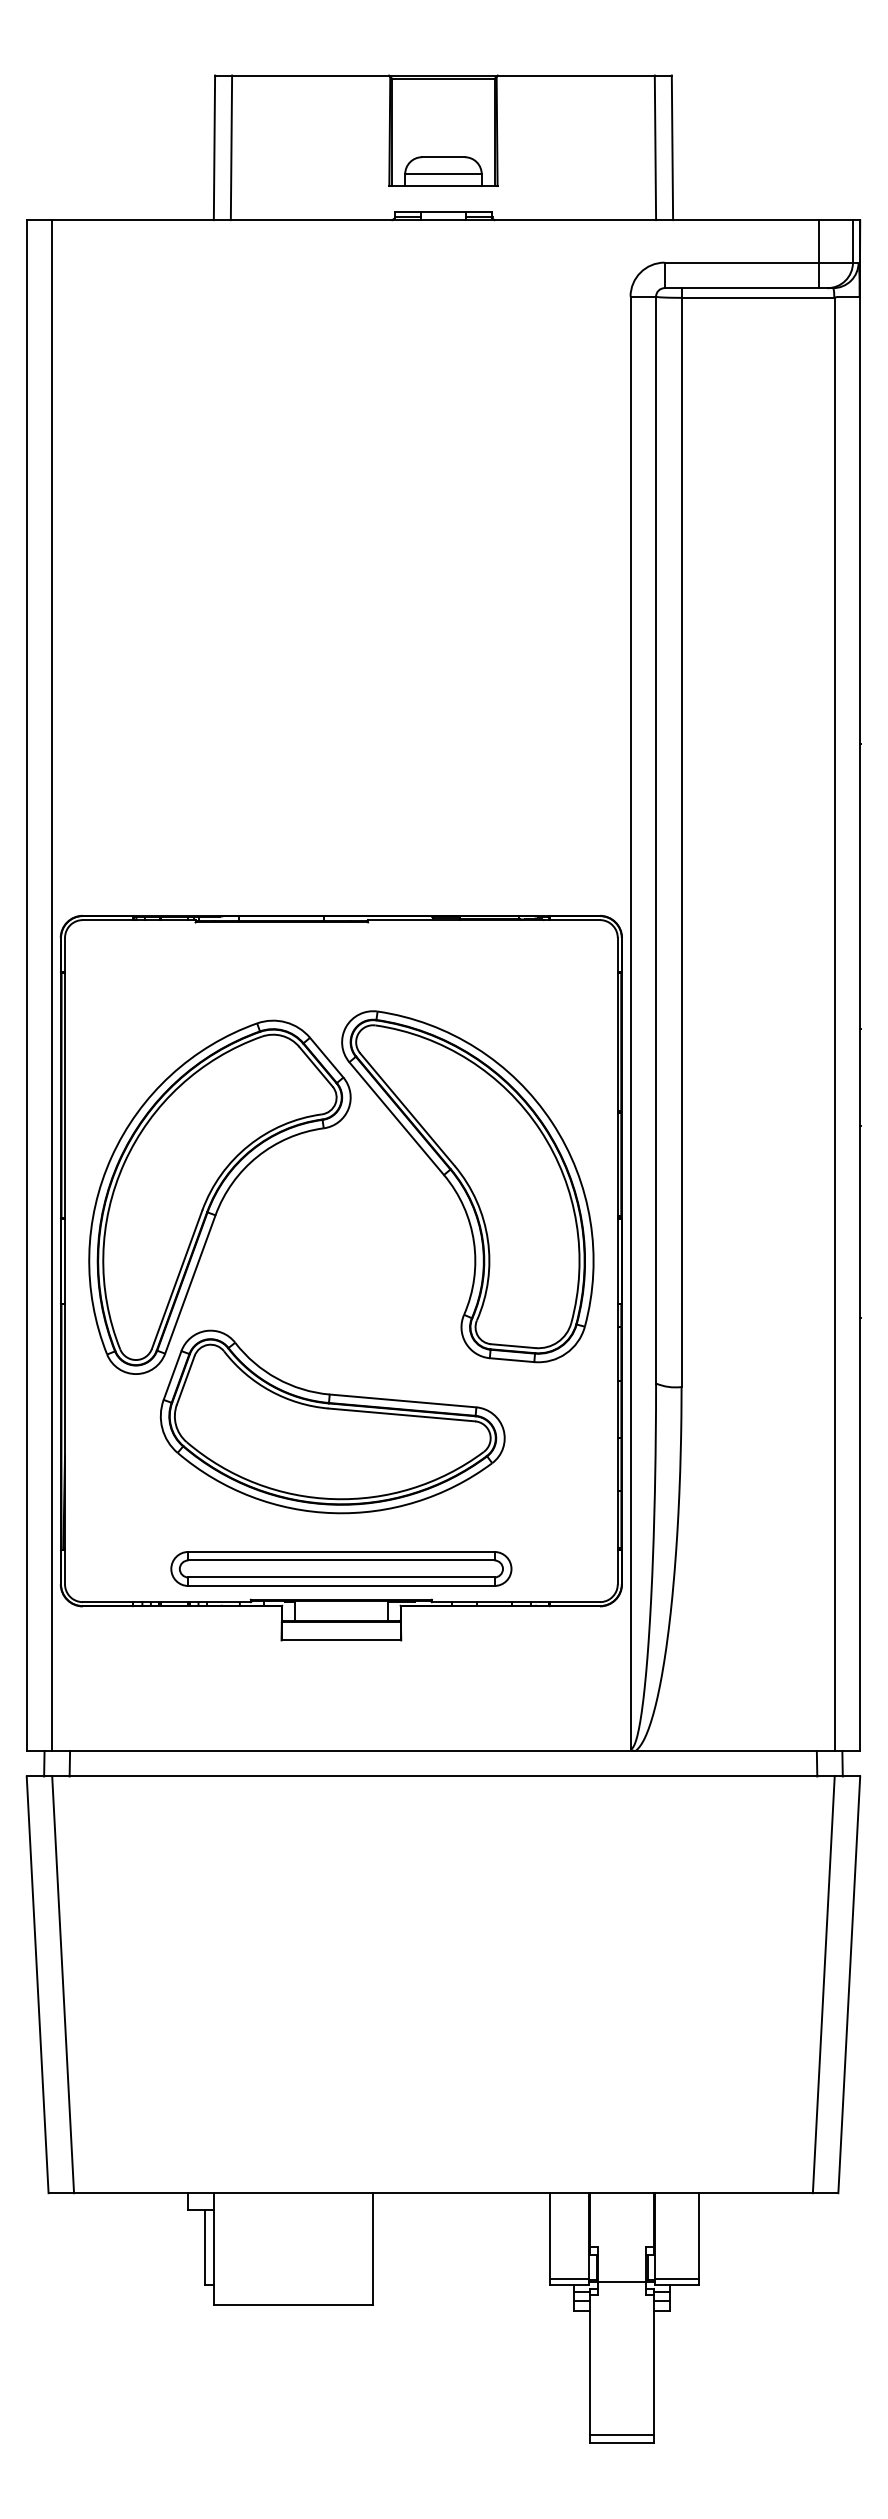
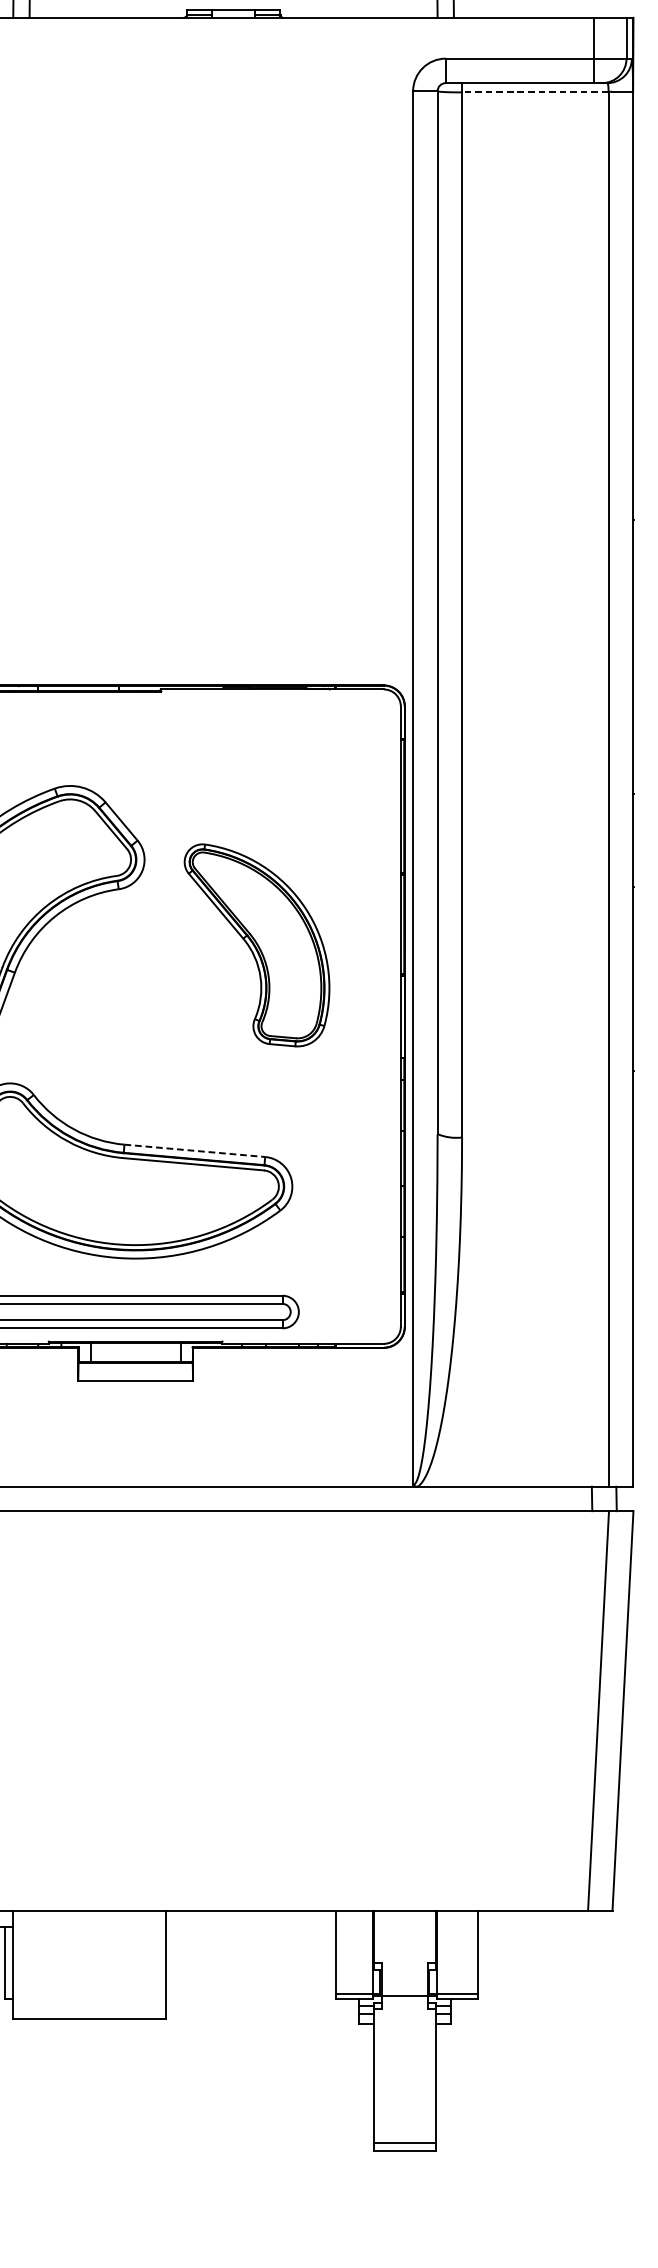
line: (757, 297) -> (534, 92), solid -> dashed
part: (467, 1186) -> (256, 945), size x0.6
line: (403, 1400) -> (195, 1150), solid -> dashed

